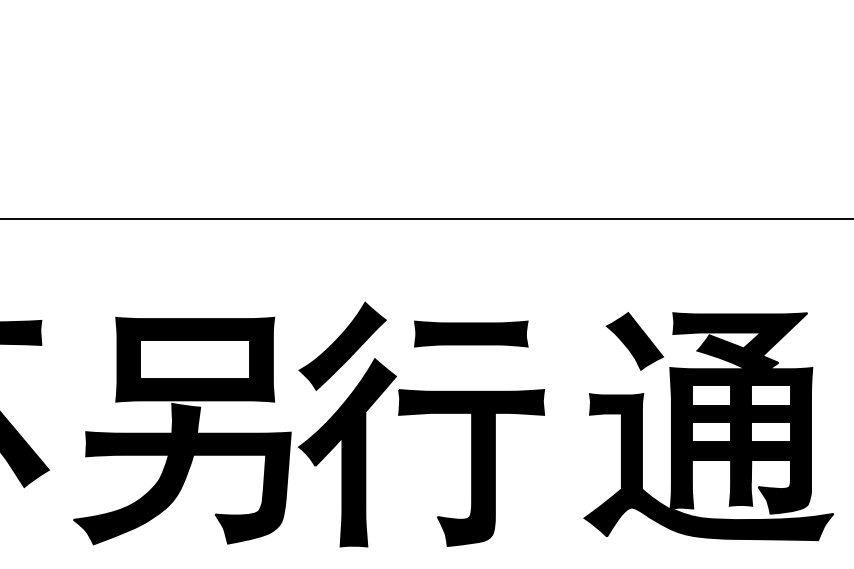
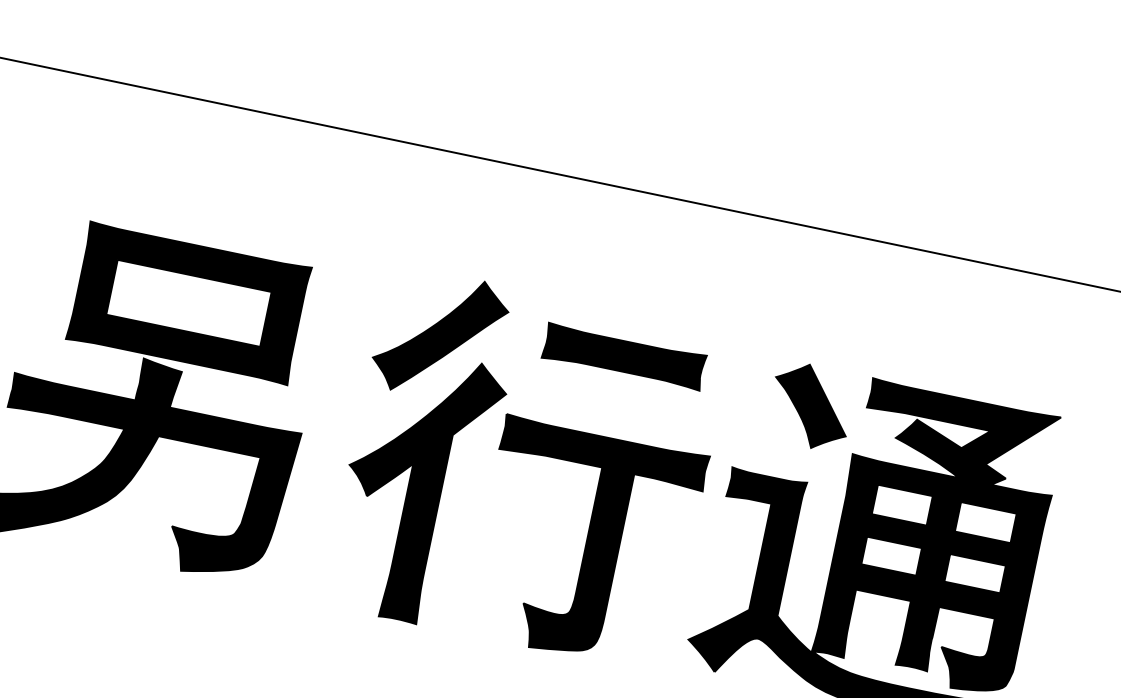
part: (421, 414) -> (530, 454), moved

